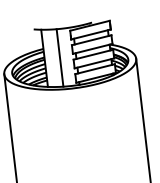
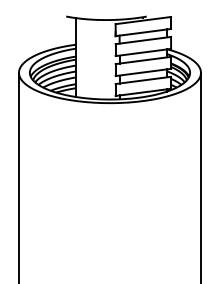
line: (60, 57) -> (97, 59), removed

